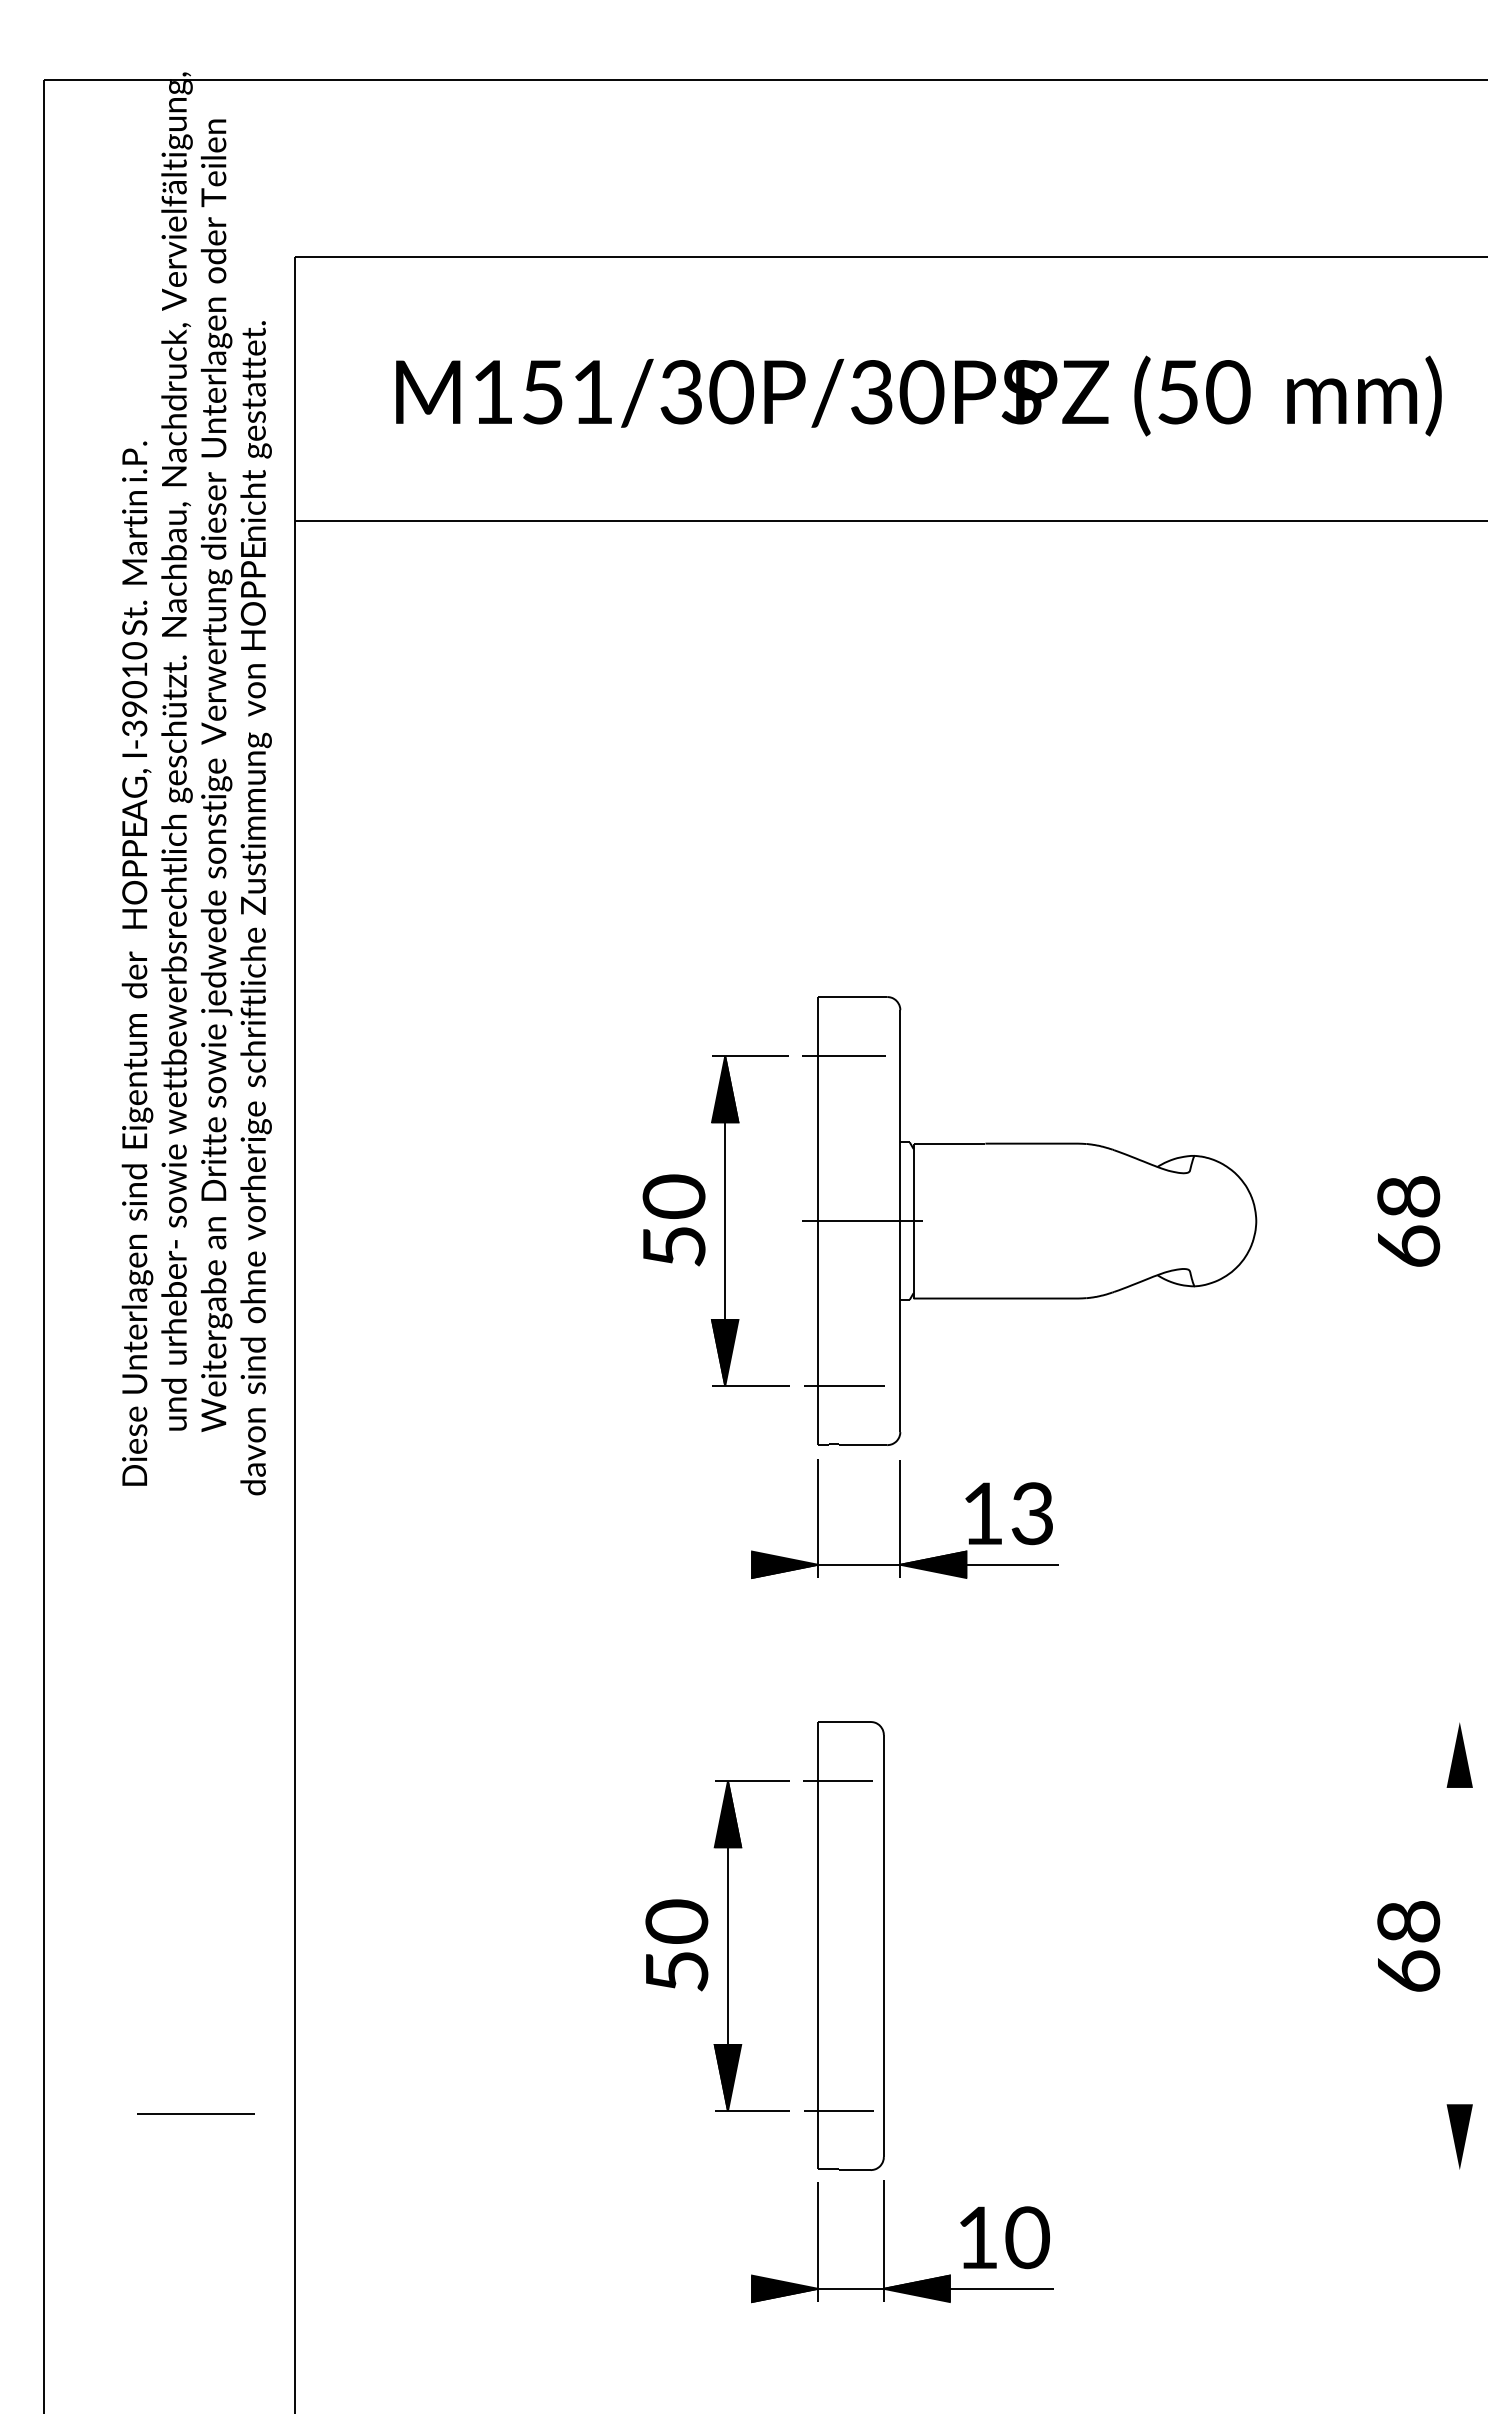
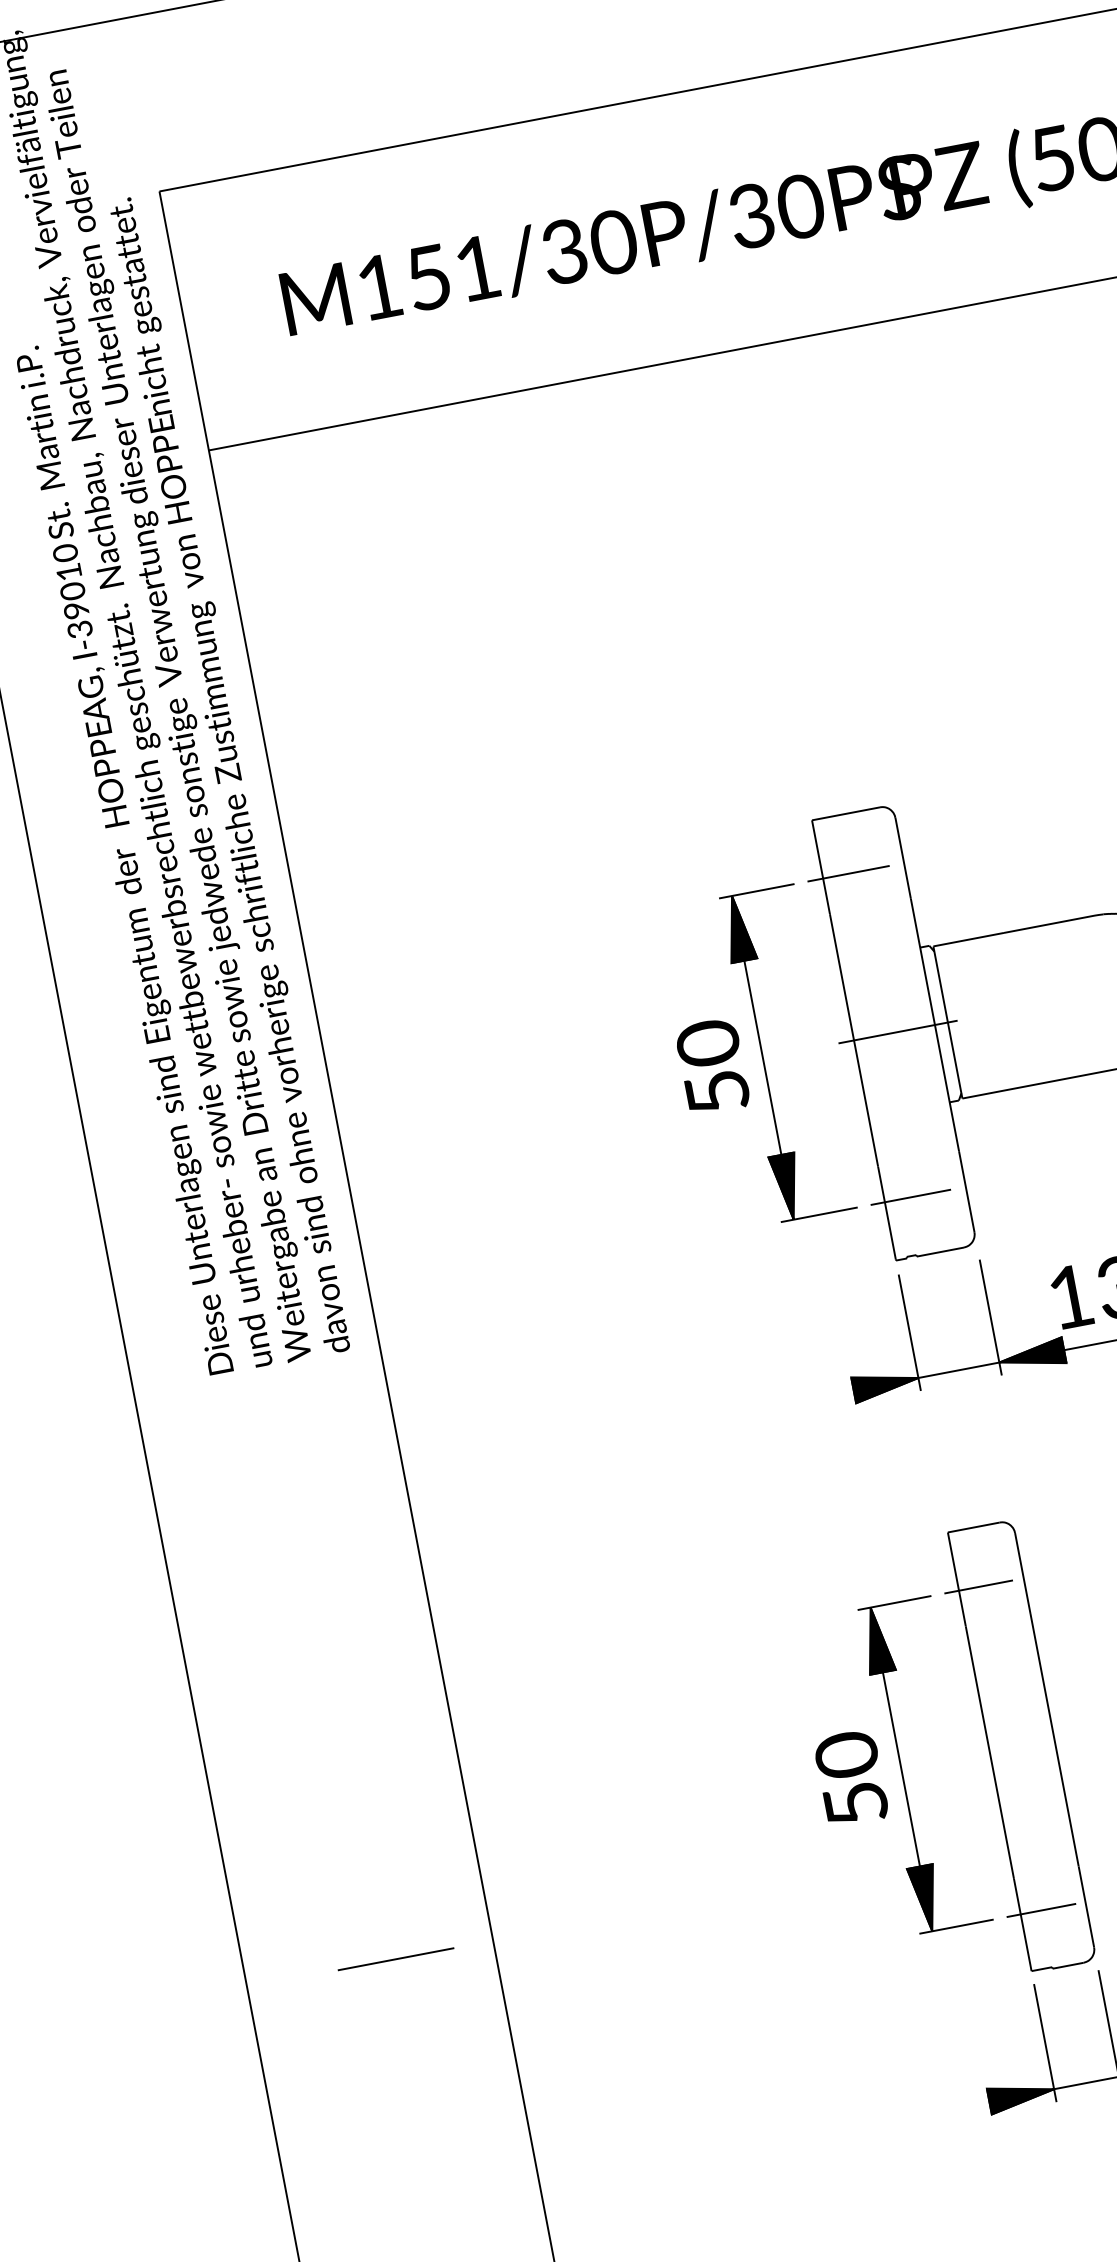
text: (255, 908) -> (230, 775), moved
text: (137, 963) -> (126, 859), moved
line: (195, 2113) -> (395, 1958), moved

